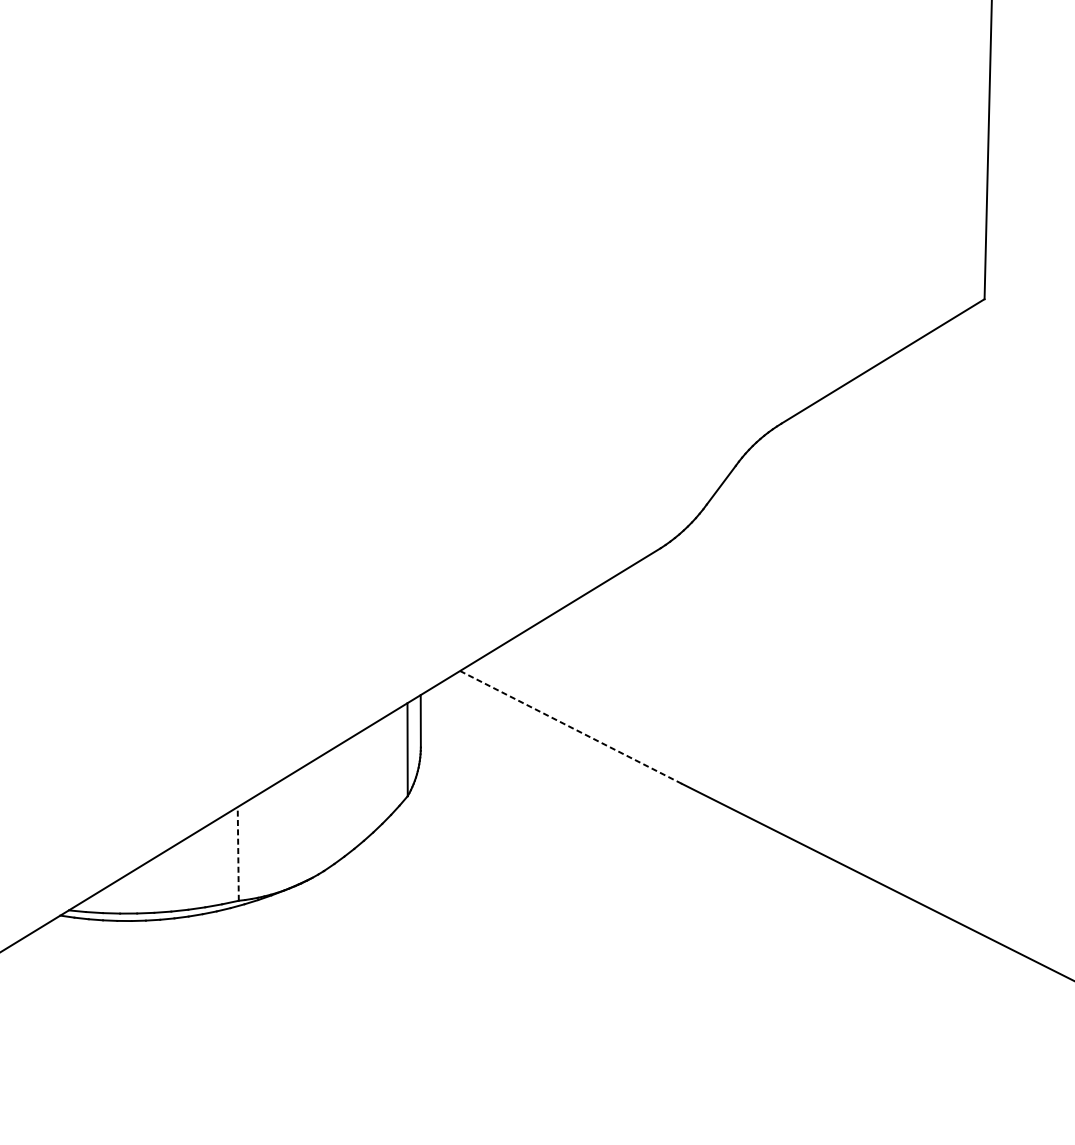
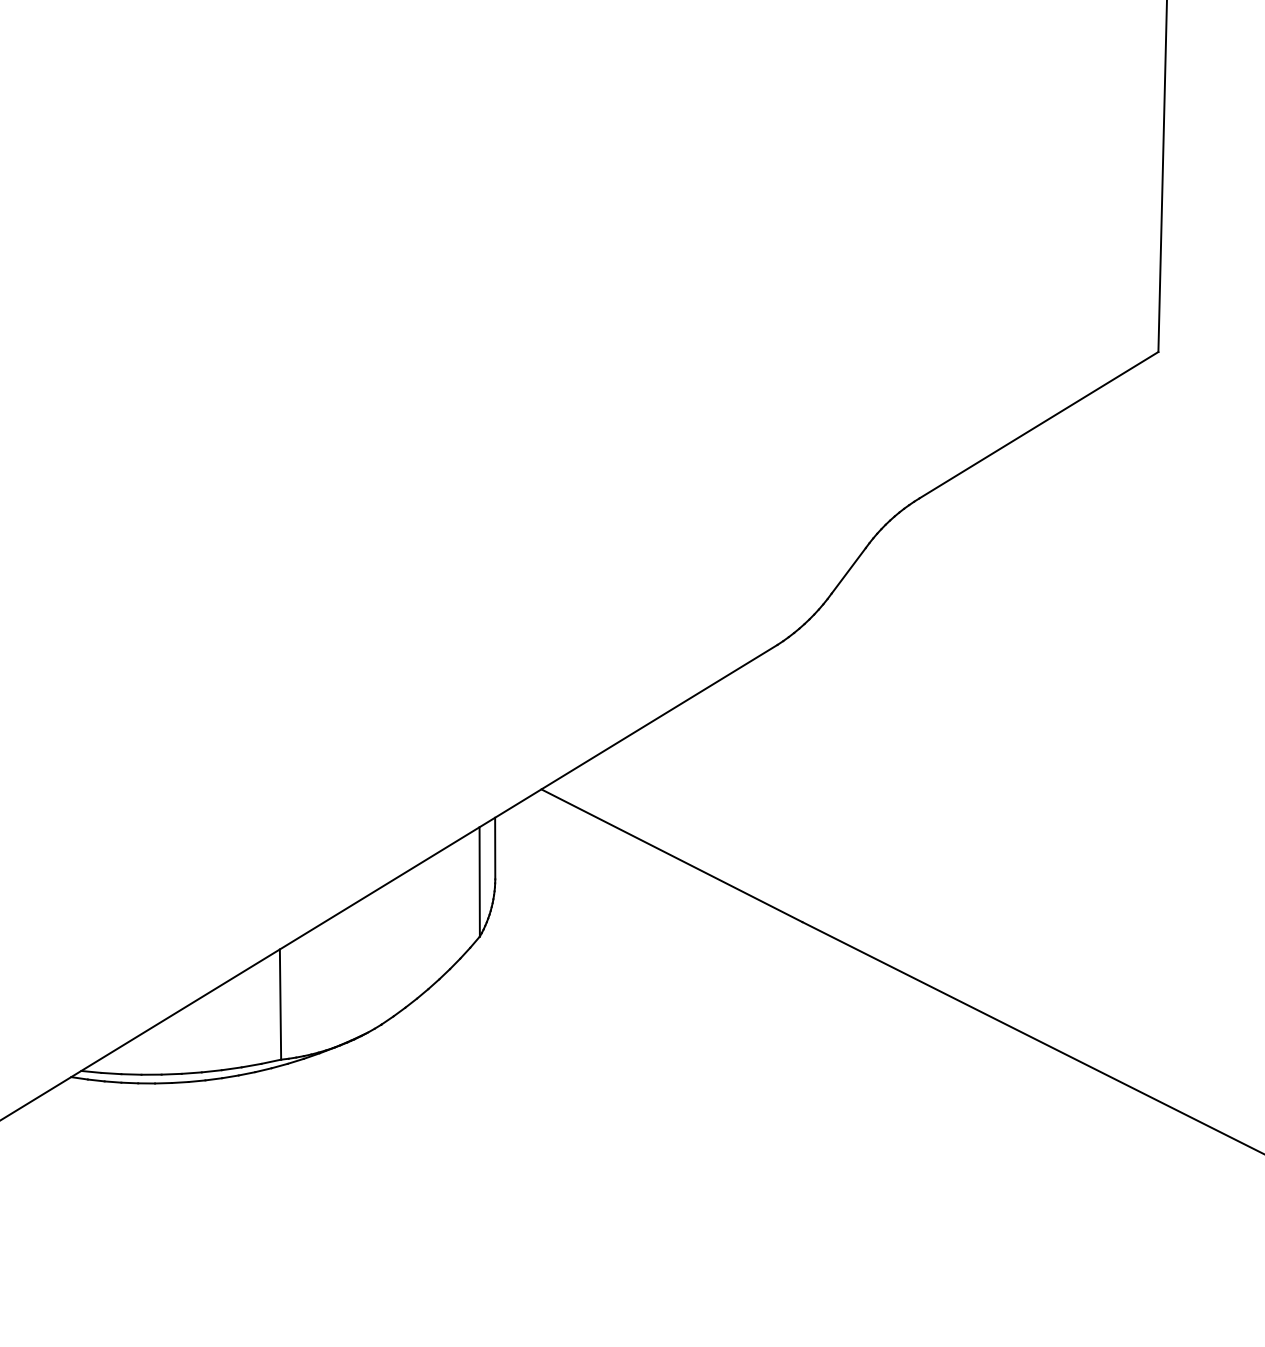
line: (570, 727) -> (671, 855), dashed -> solid
line: (238, 853) -> (280, 1004), dashed -> solid

